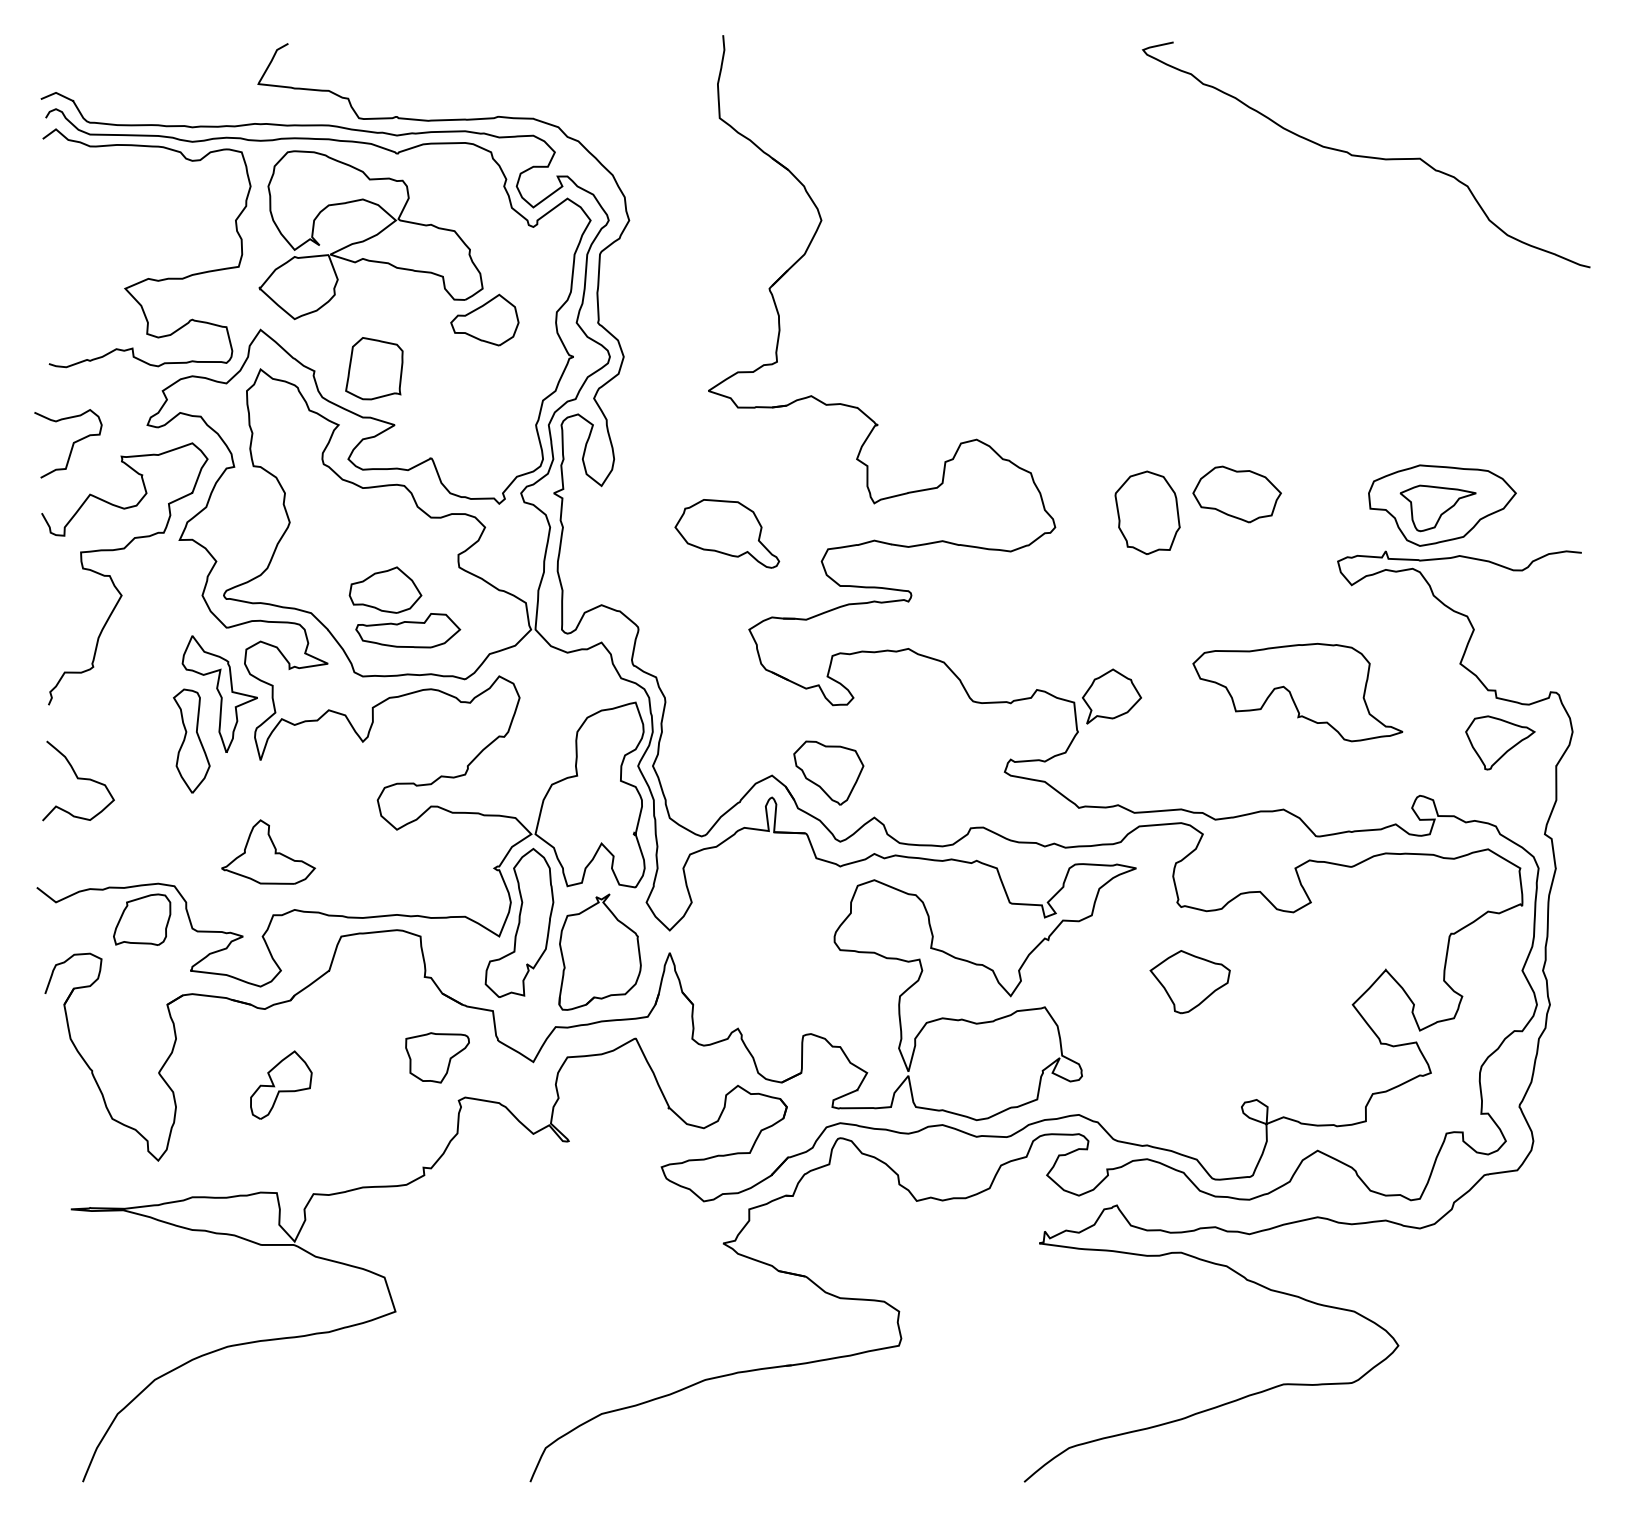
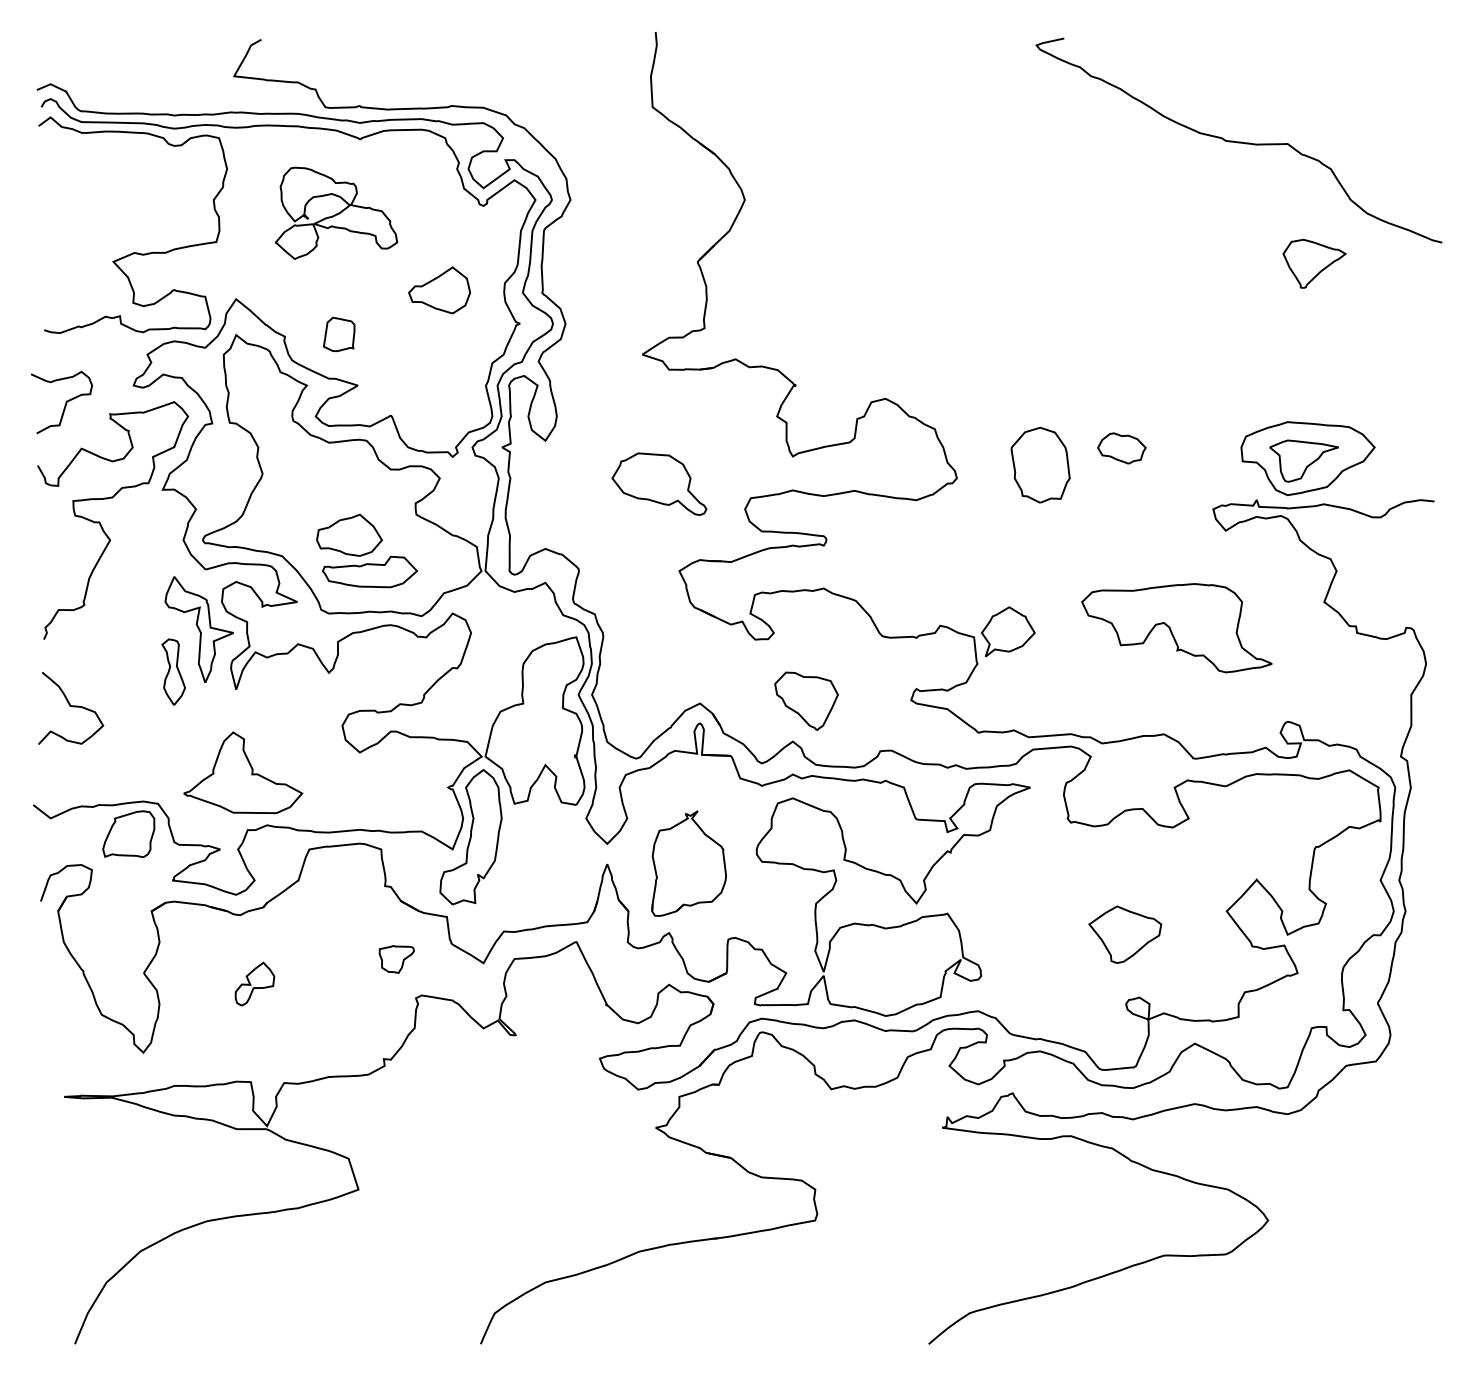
part: (371, 235) -> (336, 213), size x0.6
part: (373, 368) -> (338, 334), size x0.6
part: (1236, 494) -> (1121, 448), size x0.6
part: (191, 740) -> (173, 671), size x0.7
part: (1500, 742) -> (1314, 263), moved
part: (828, 772) -> (806, 700), moved
part: (268, 851) -> (243, 772), size x1.4
part: (599, 952) -> (688, 863), moved
part: (1190, 981) -> (1125, 934), moved
part: (437, 1057) -> (396, 959), size x0.6
part: (280, 1084) -> (254, 983), size x0.7

